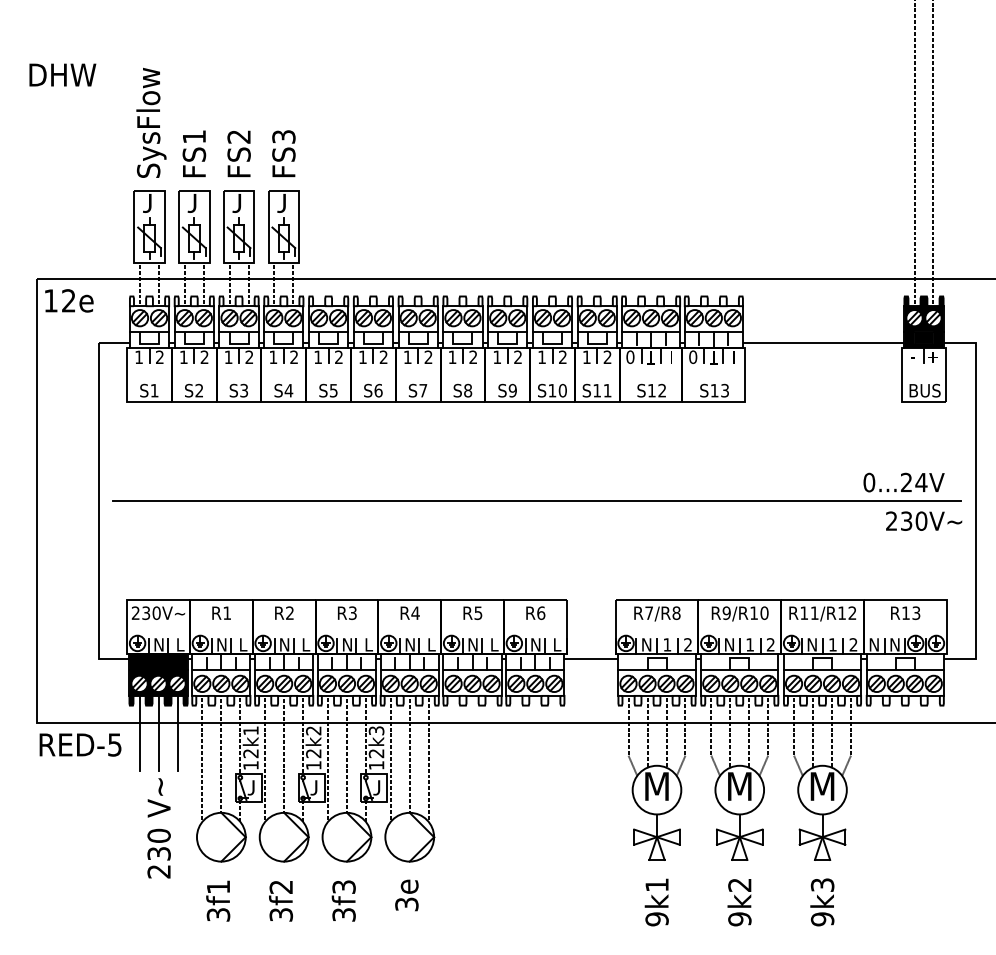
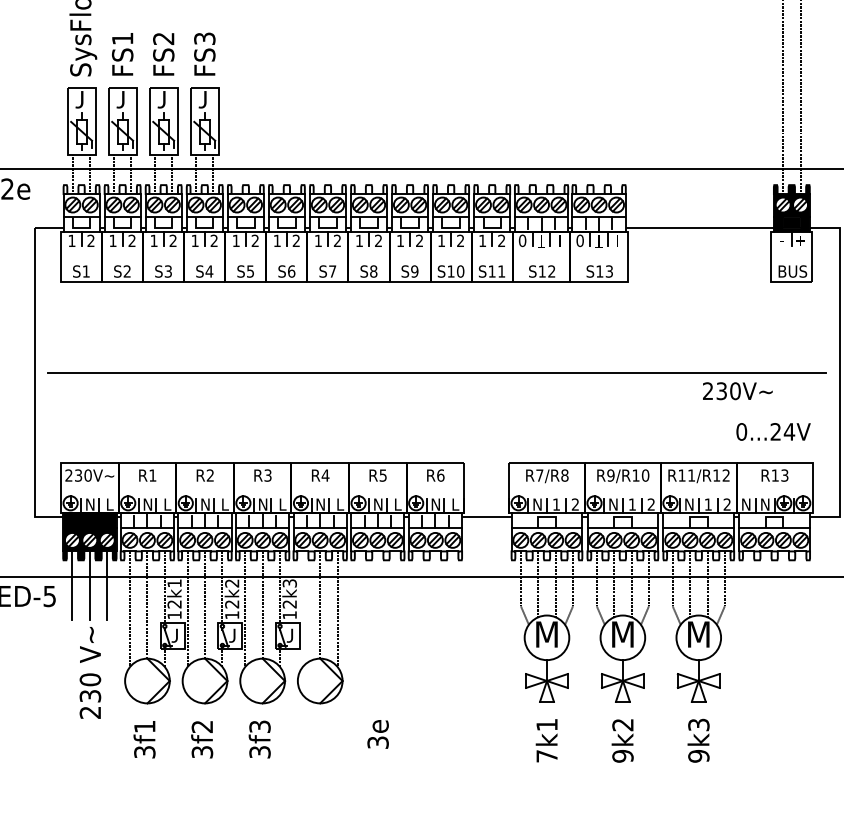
text: (903, 482) -> (773, 431), moved
text: (924, 520) -> (738, 390), moved
line: (390, 758) -> (302, 608), removed
text: (406, 895) -> (377, 734), moved
text: (656, 919) -> (546, 756), 9k1 -> 7k1

